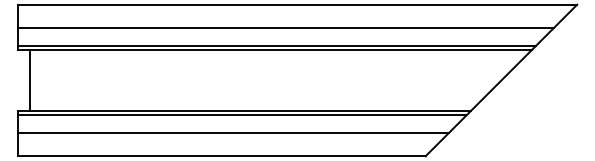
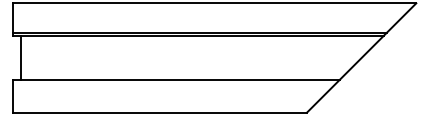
line: (285, 28) -> (205, 20), removed
line: (241, 115) -> (174, 83), removed
line: (232, 132) -> (167, 95), removed

